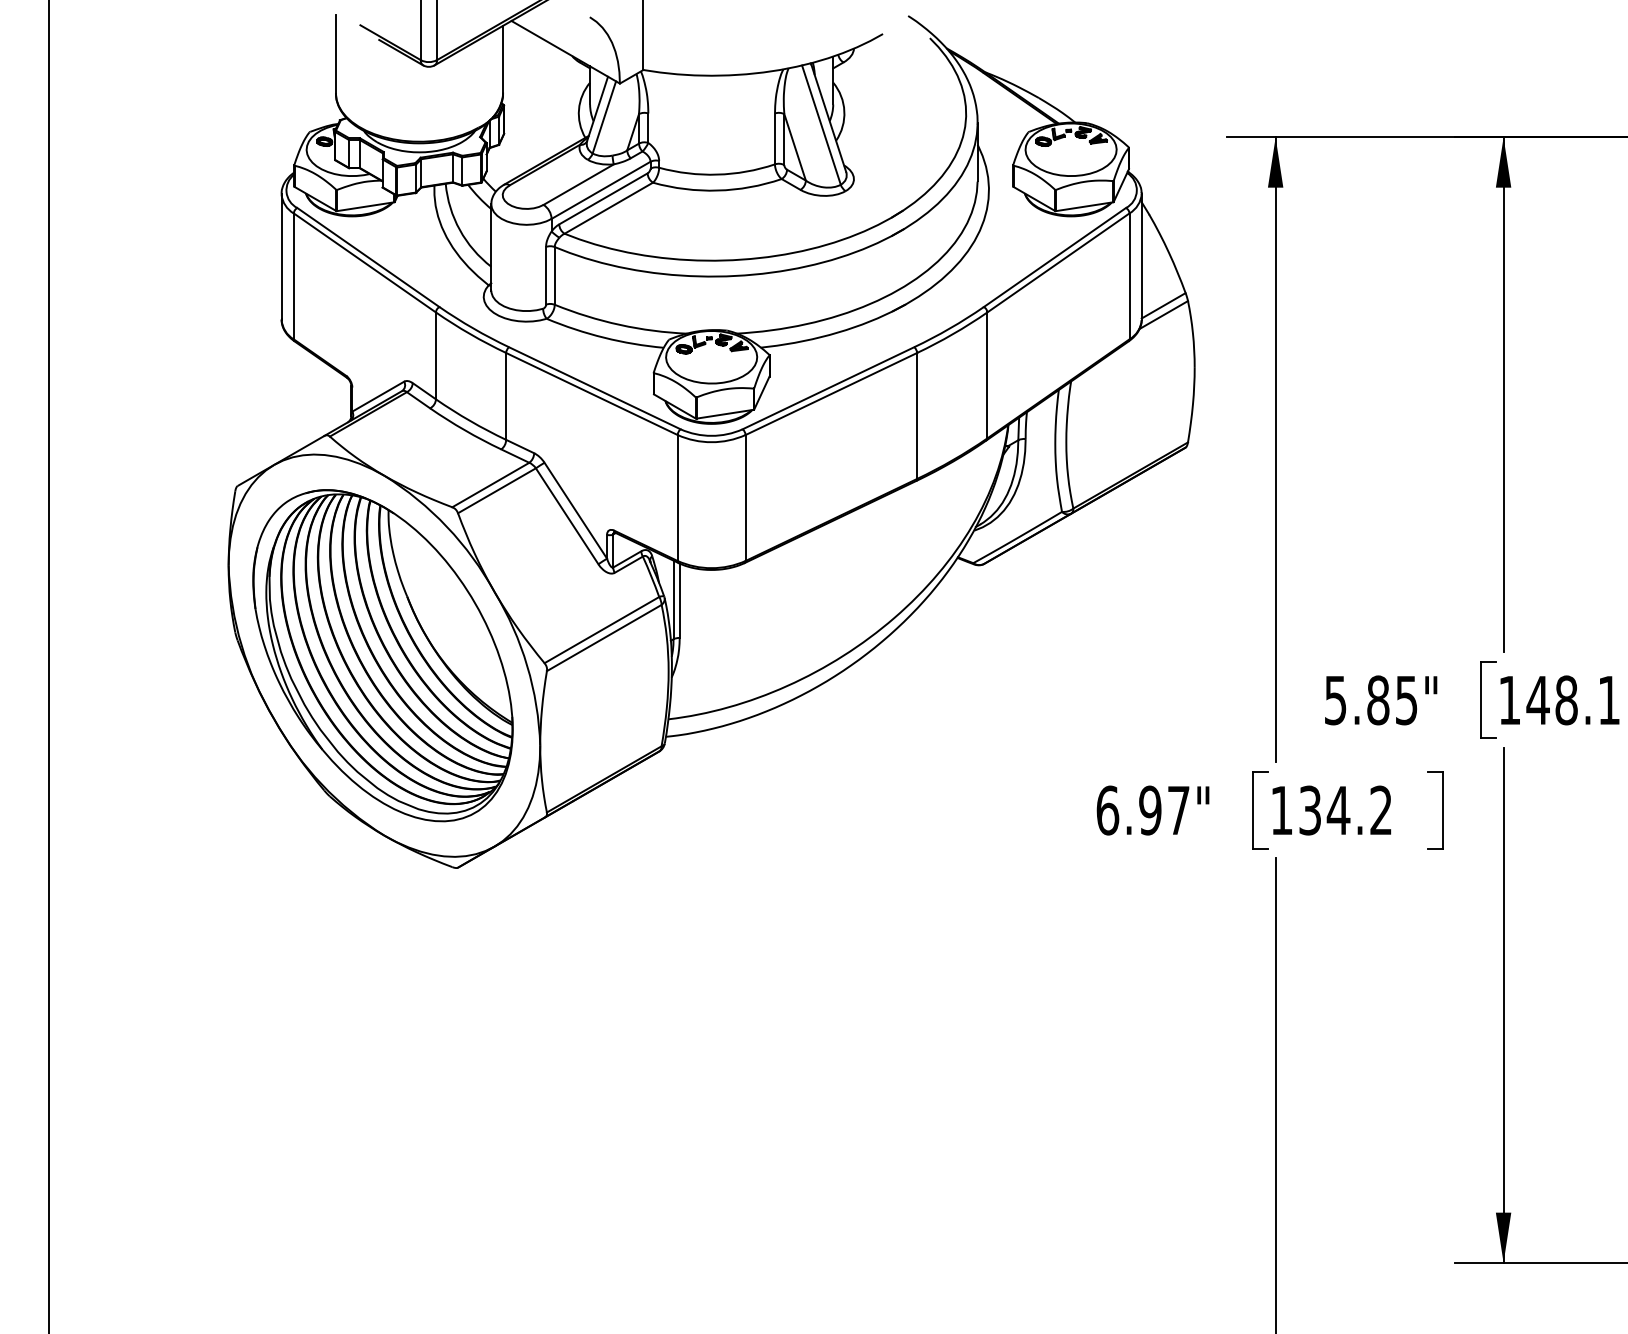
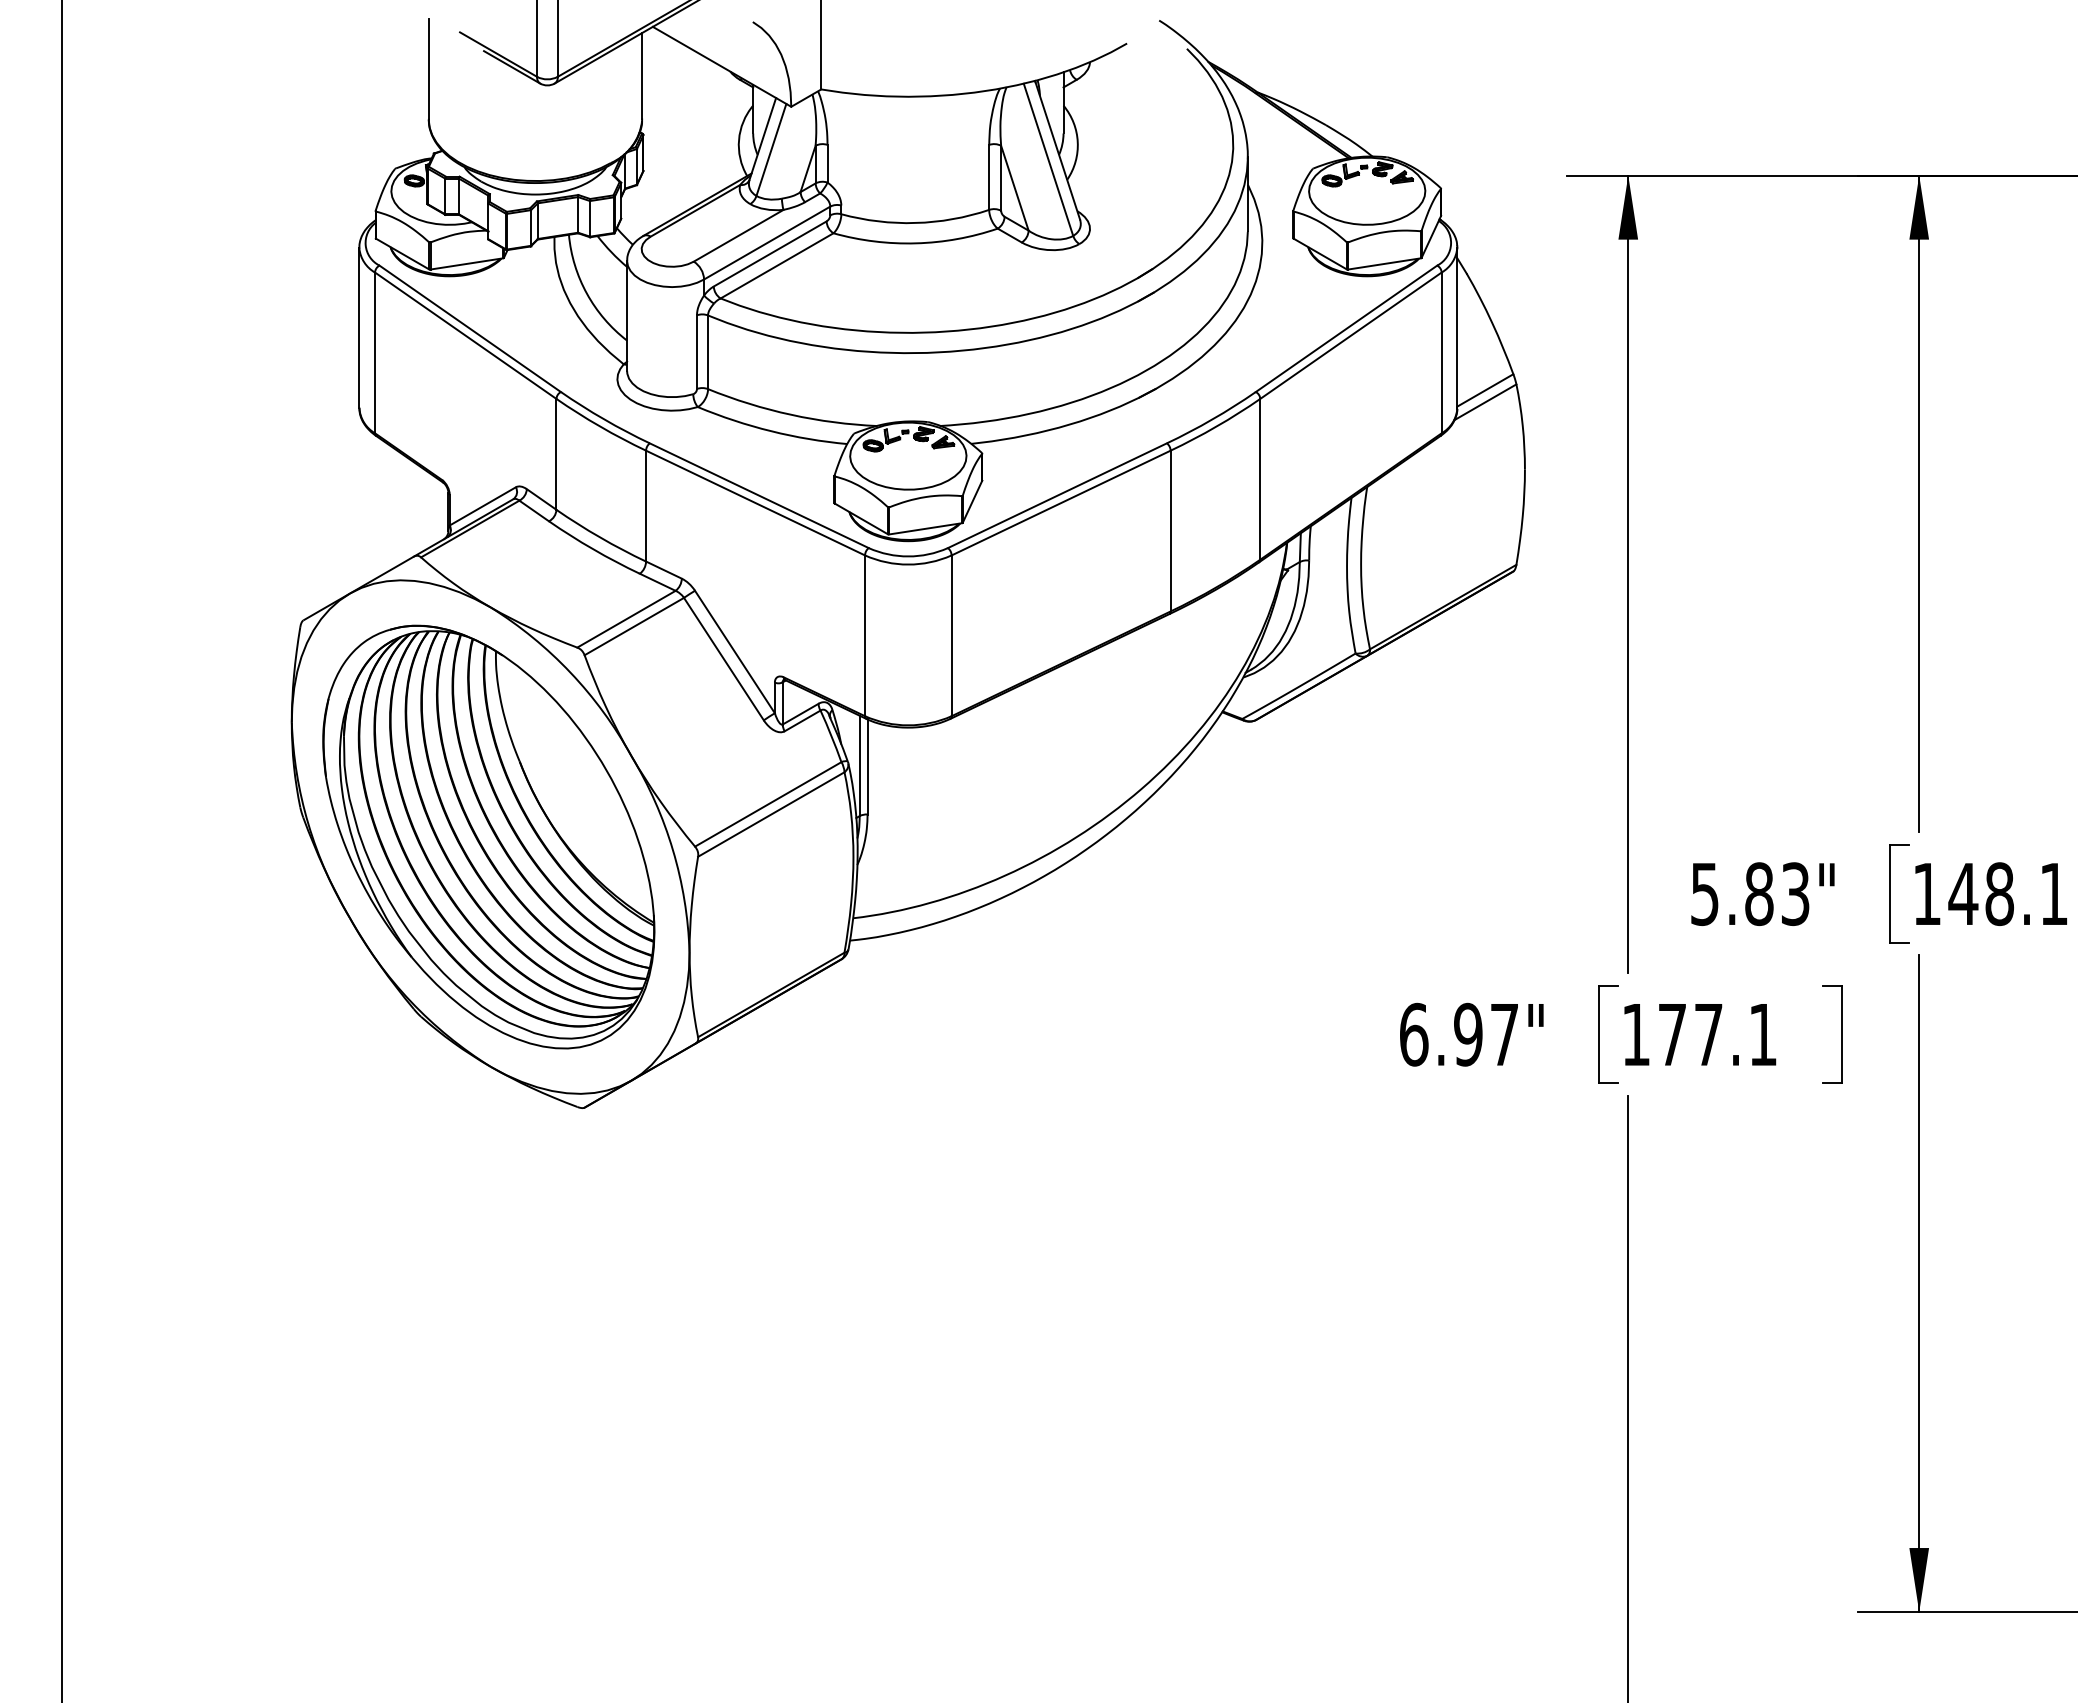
text: (1406, 699) -> (1795, 893), 5.85" -> 5.83"
text: (1345, 810) -> (1717, 1034), 134.2 -> 177.1

